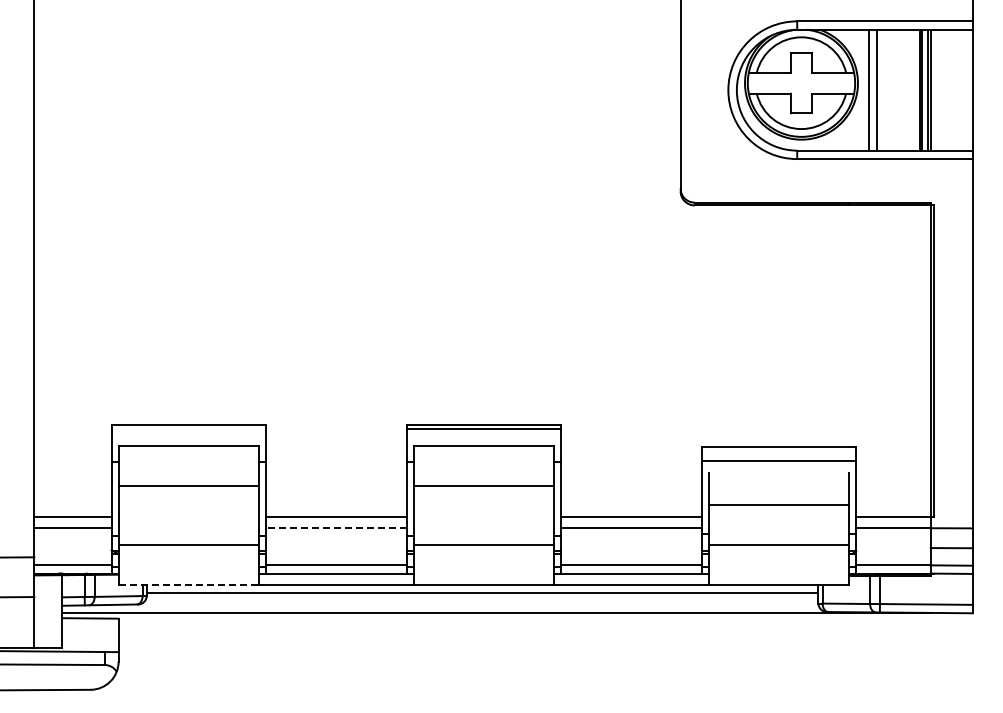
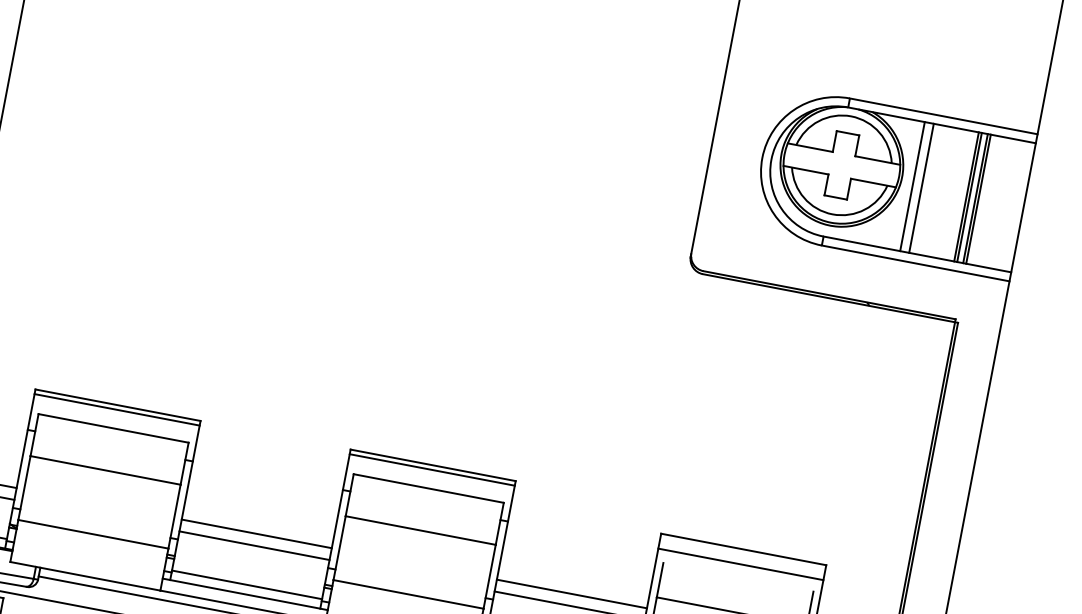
line: (188, 428) -> (116, 409), added
line: (335, 528) -> (253, 546), dashed -> solid
line: (189, 584) -> (86, 576), dashed -> solid

